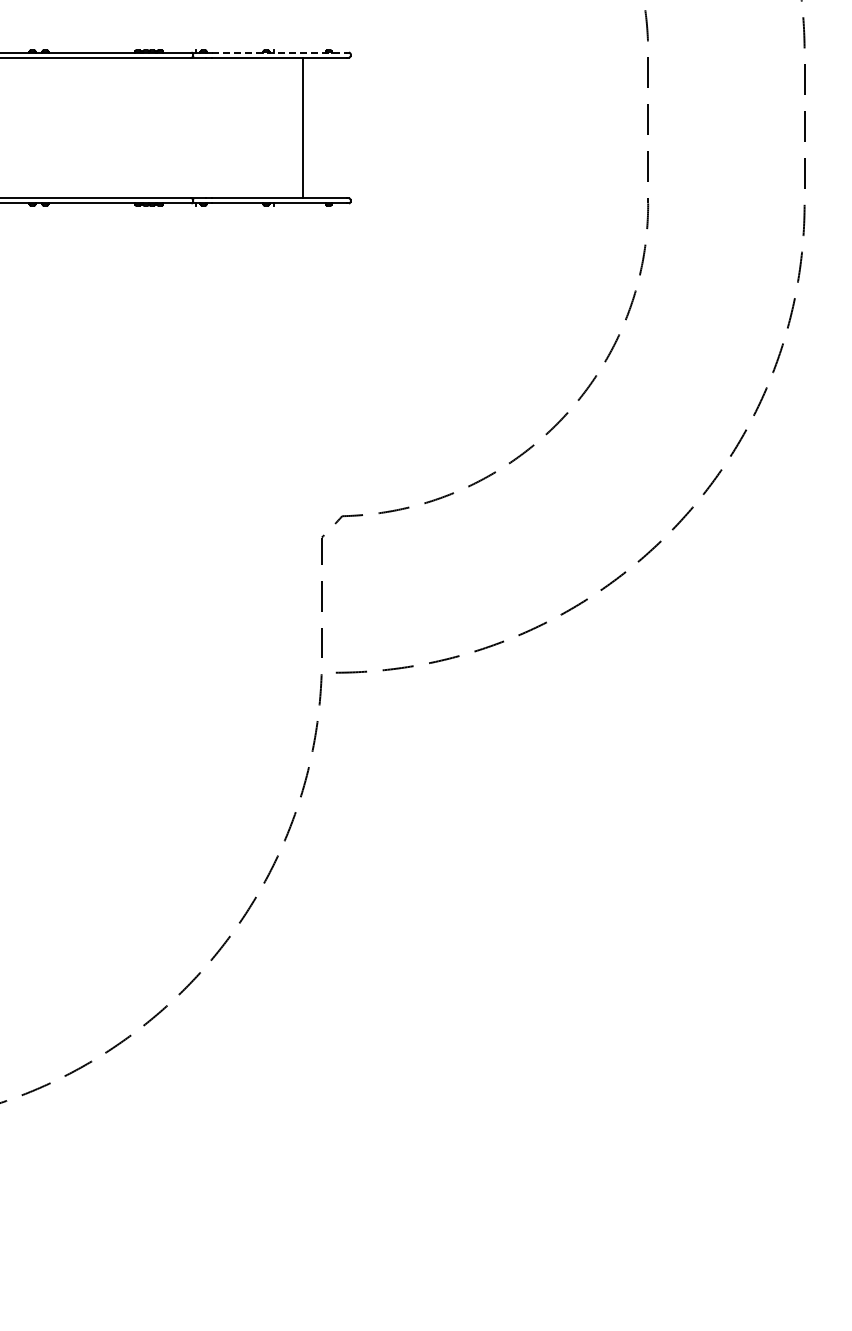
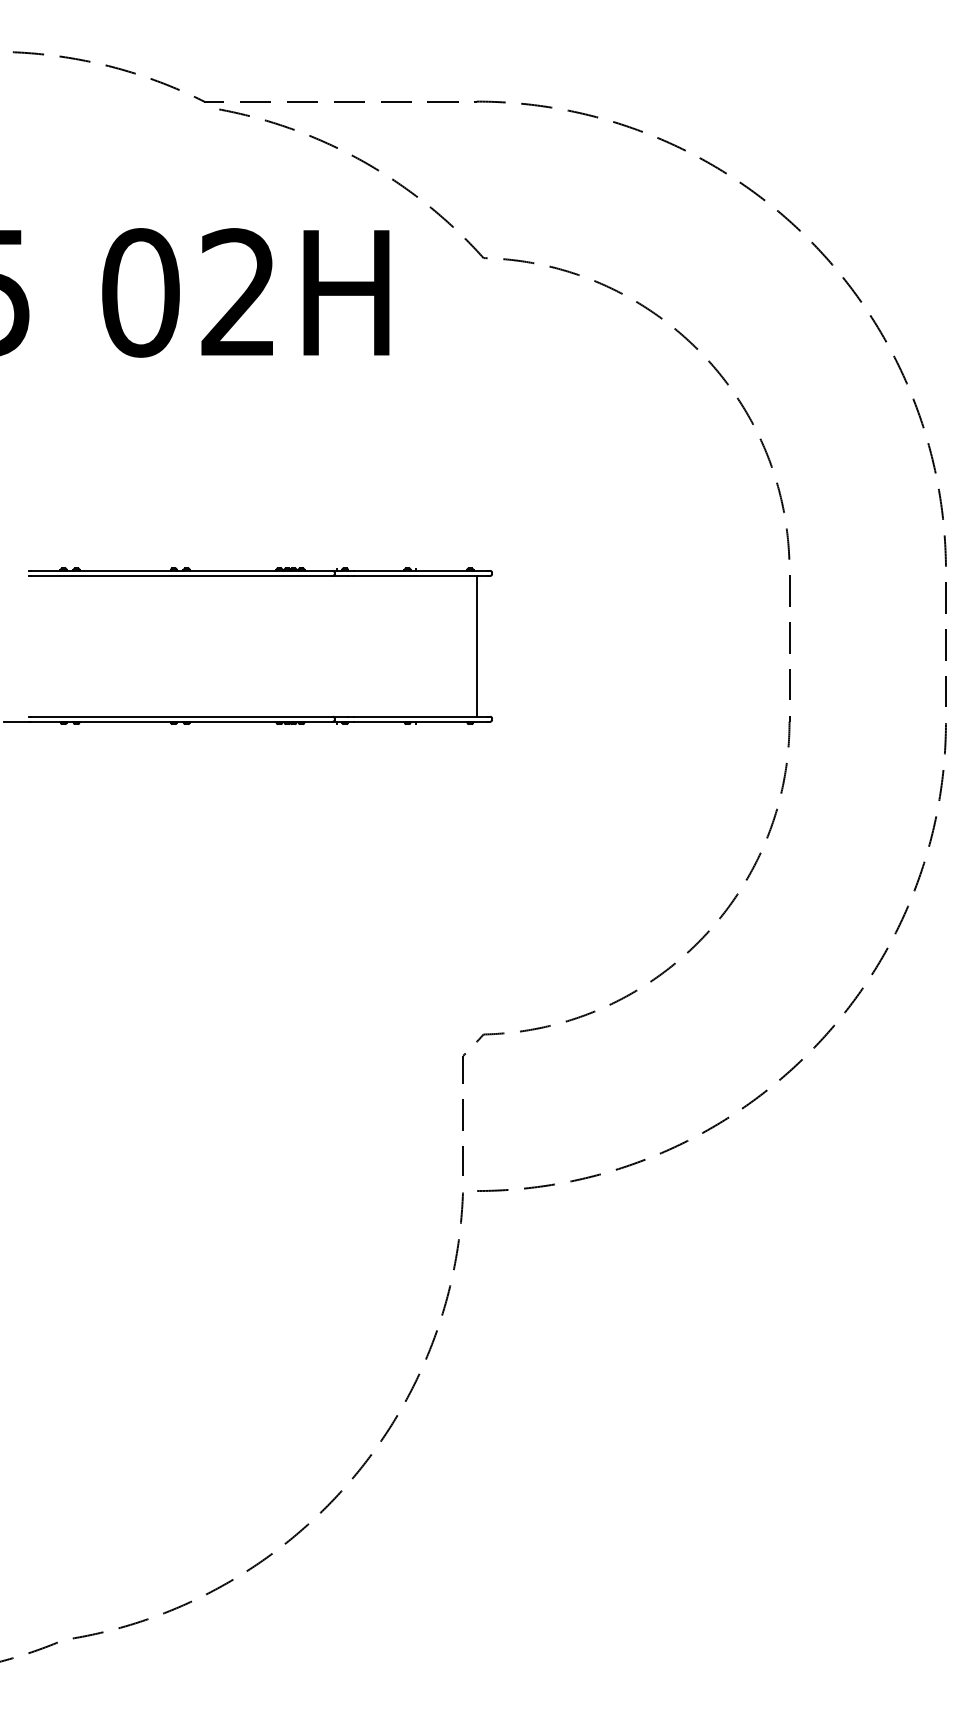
line: (280, 52) -> (421, 570), dashed -> solid
line: (303, 127) -> (476, 645), moved

